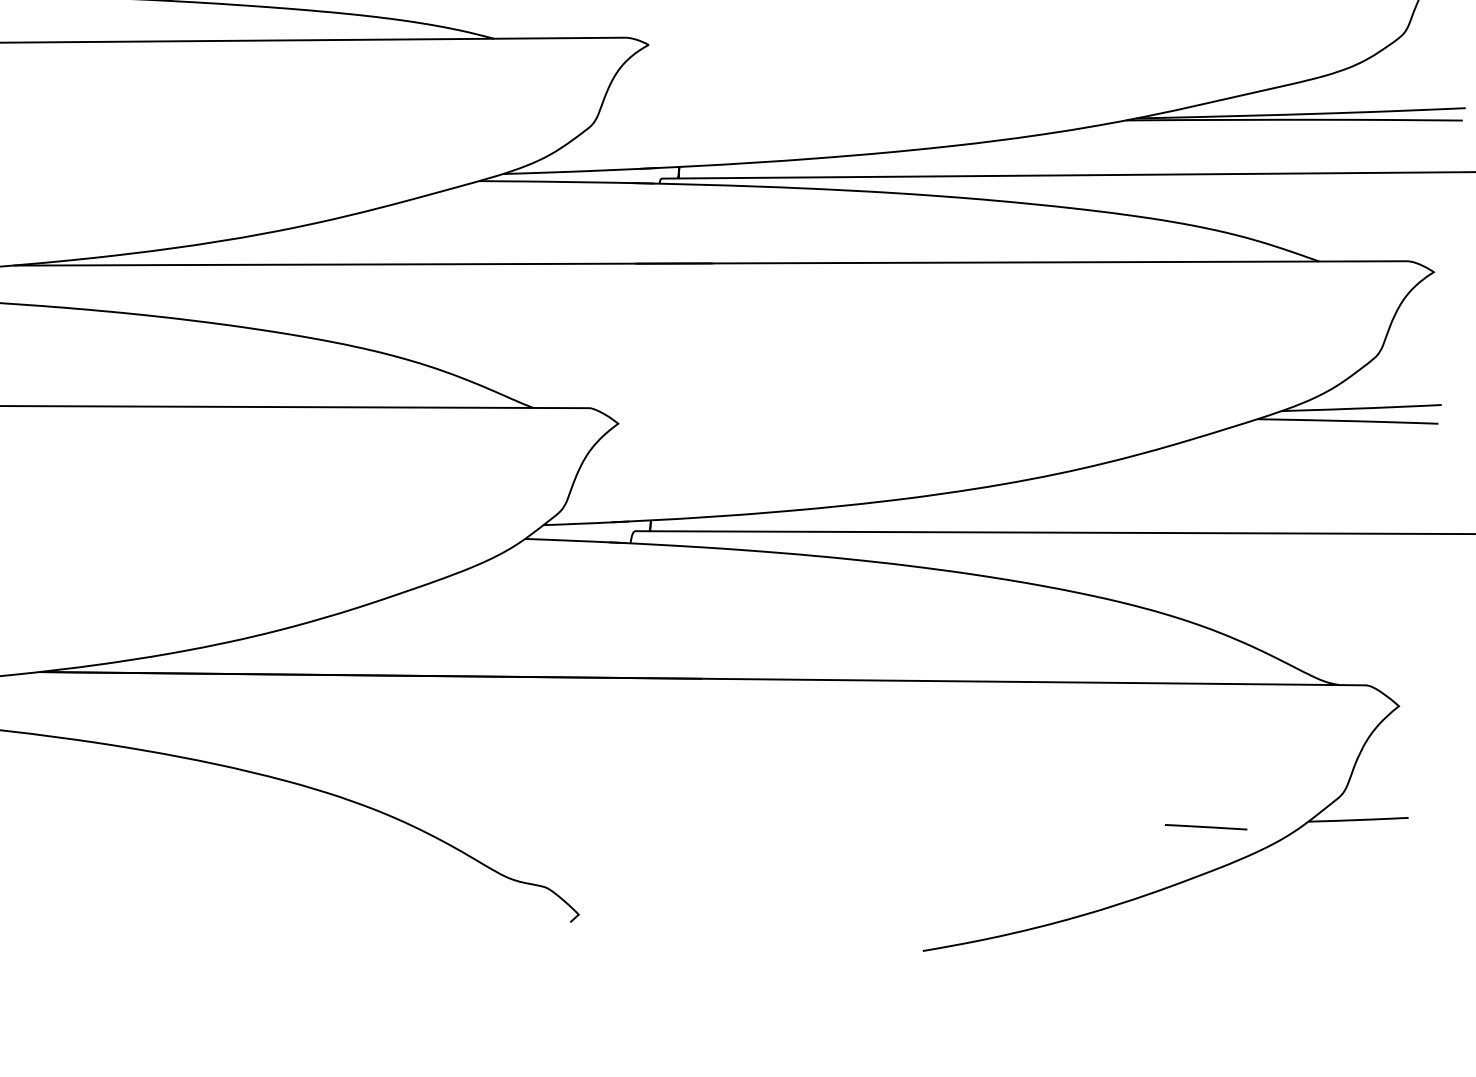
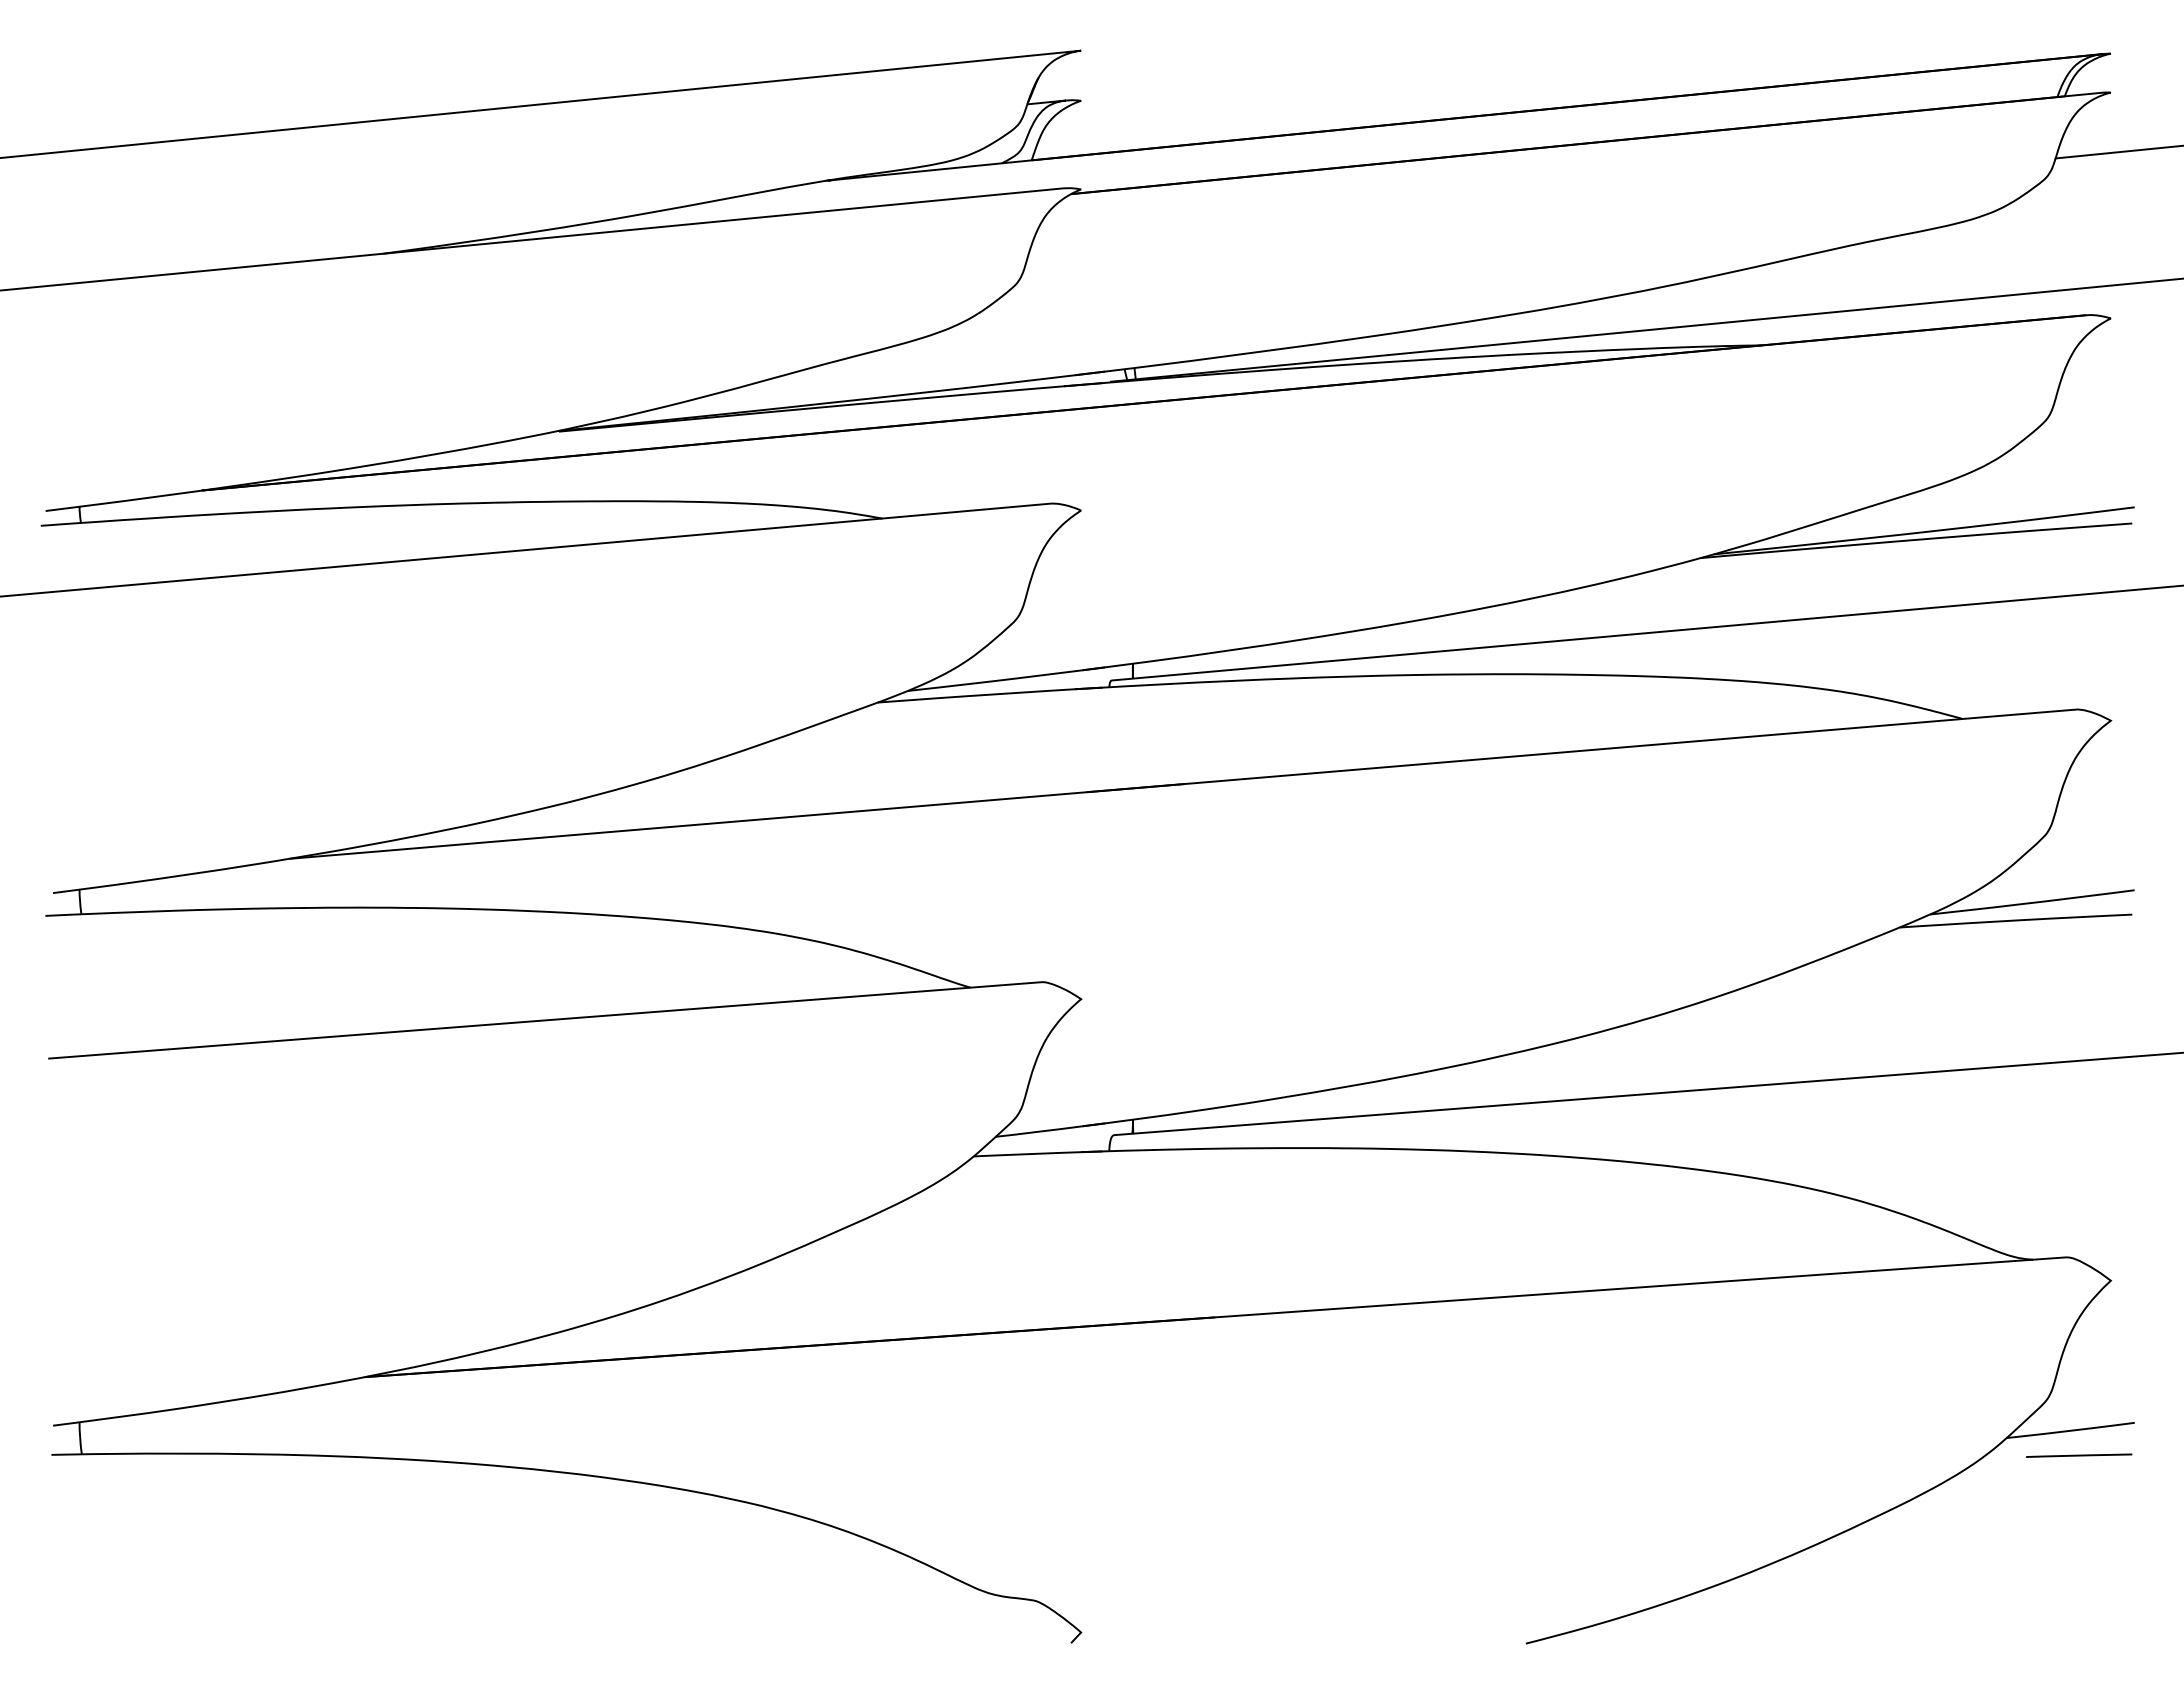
line: (1206, 827) -> (2079, 1455), moved

